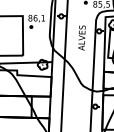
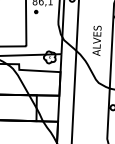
text: (81, 37) -> (96, 40), moved

